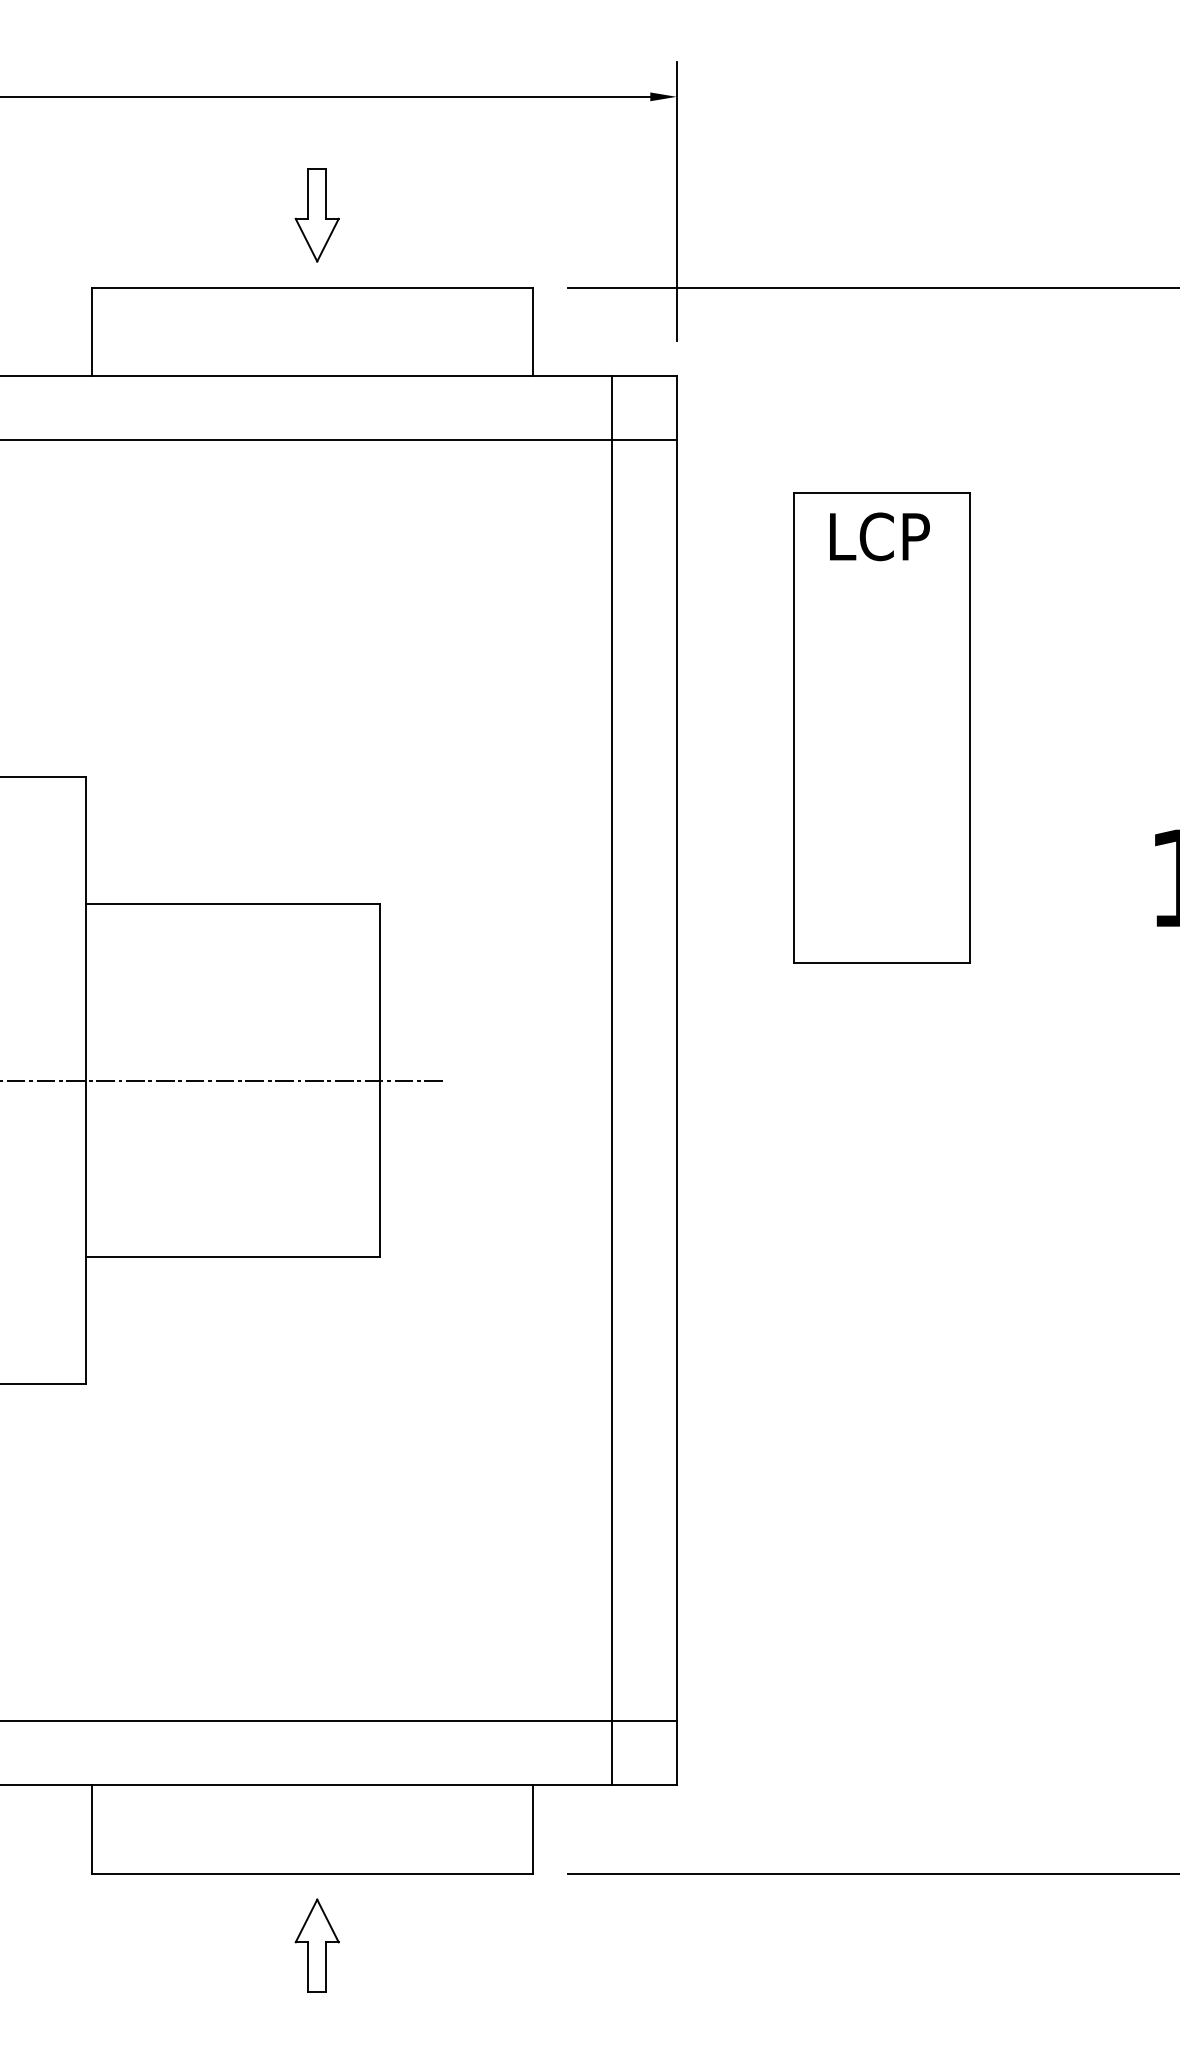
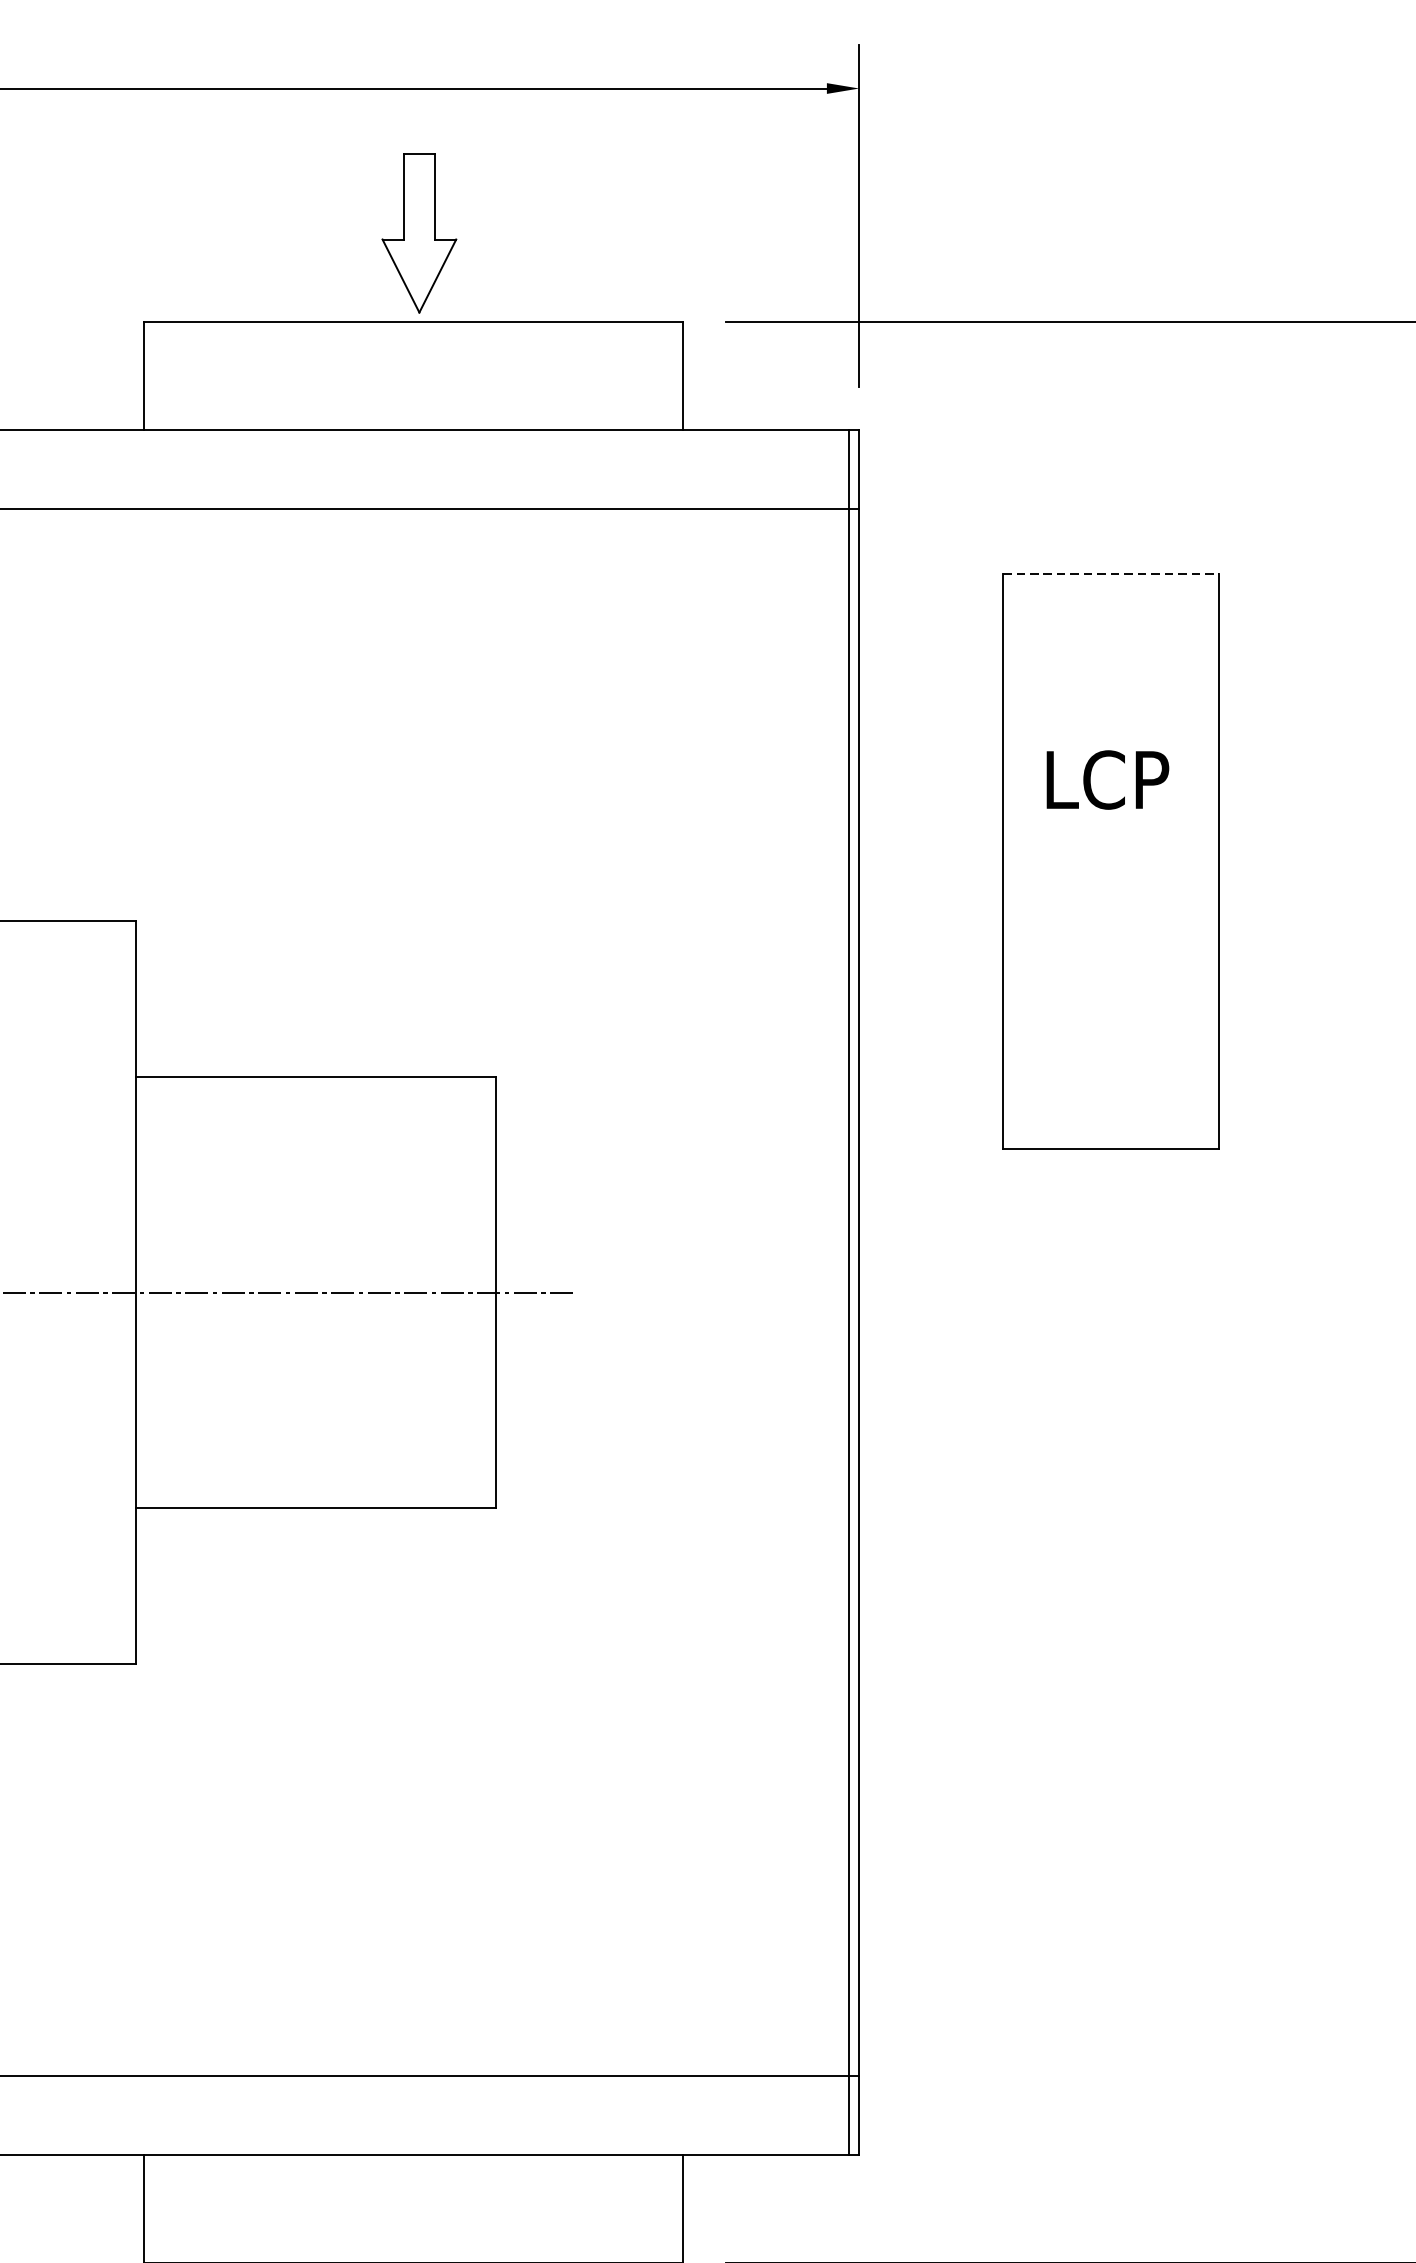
part: (316, 215) -> (418, 233), size x1.4
line: (882, 493) -> (1111, 573), solid -> dashed
text: (879, 536) -> (1107, 779), moved
line: (612, 1080) -> (849, 1292), moved

